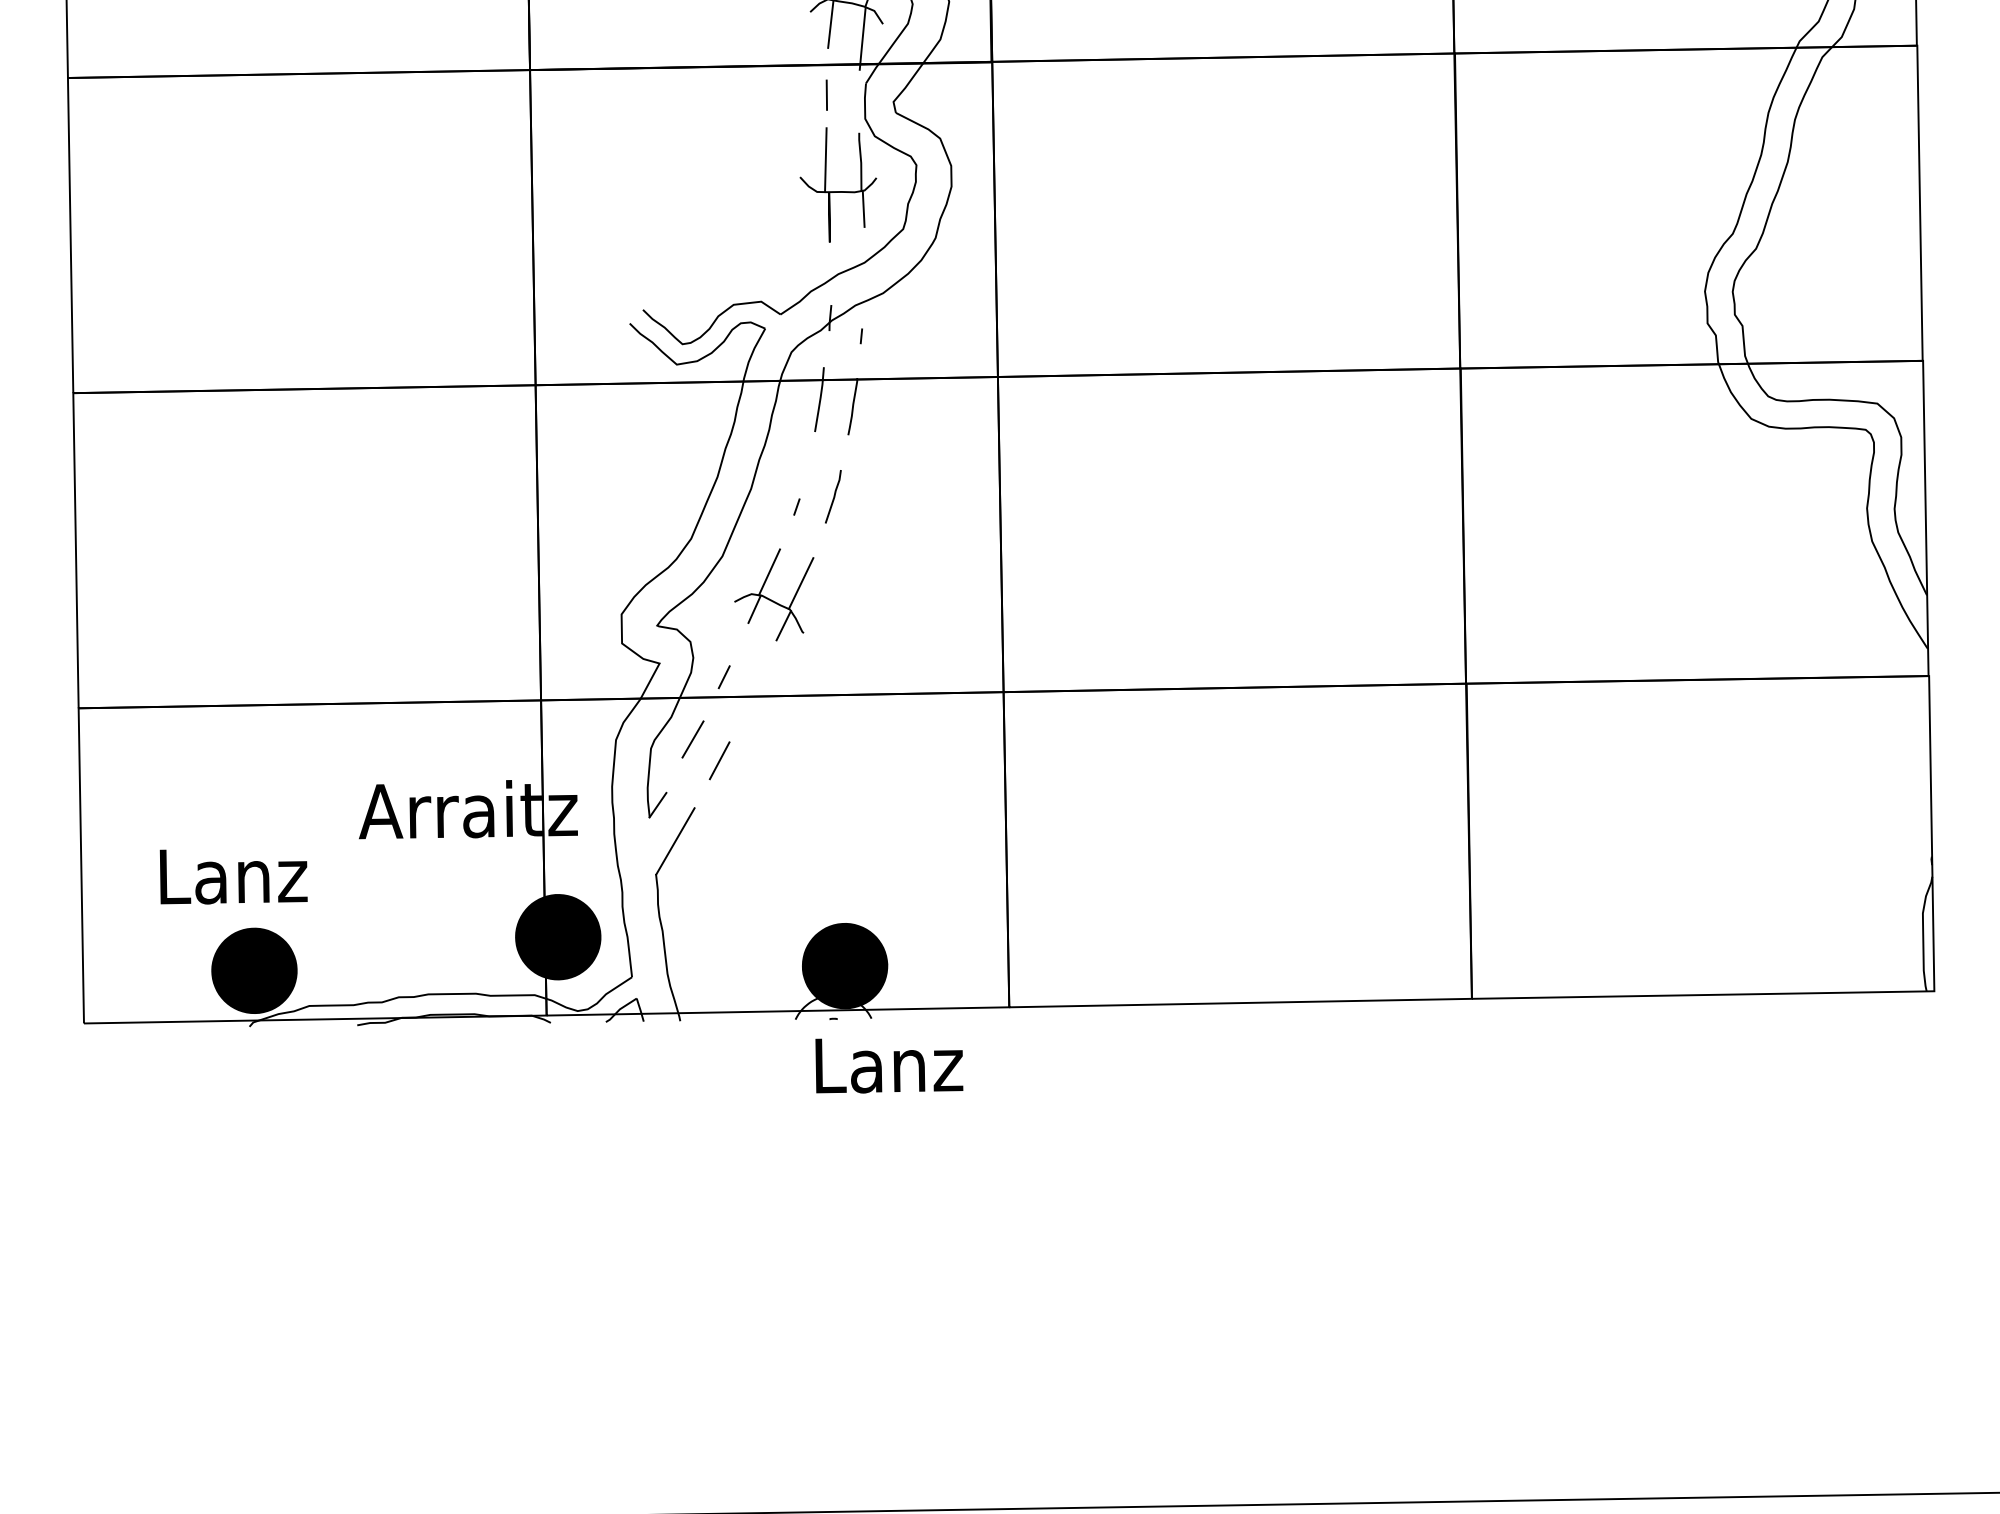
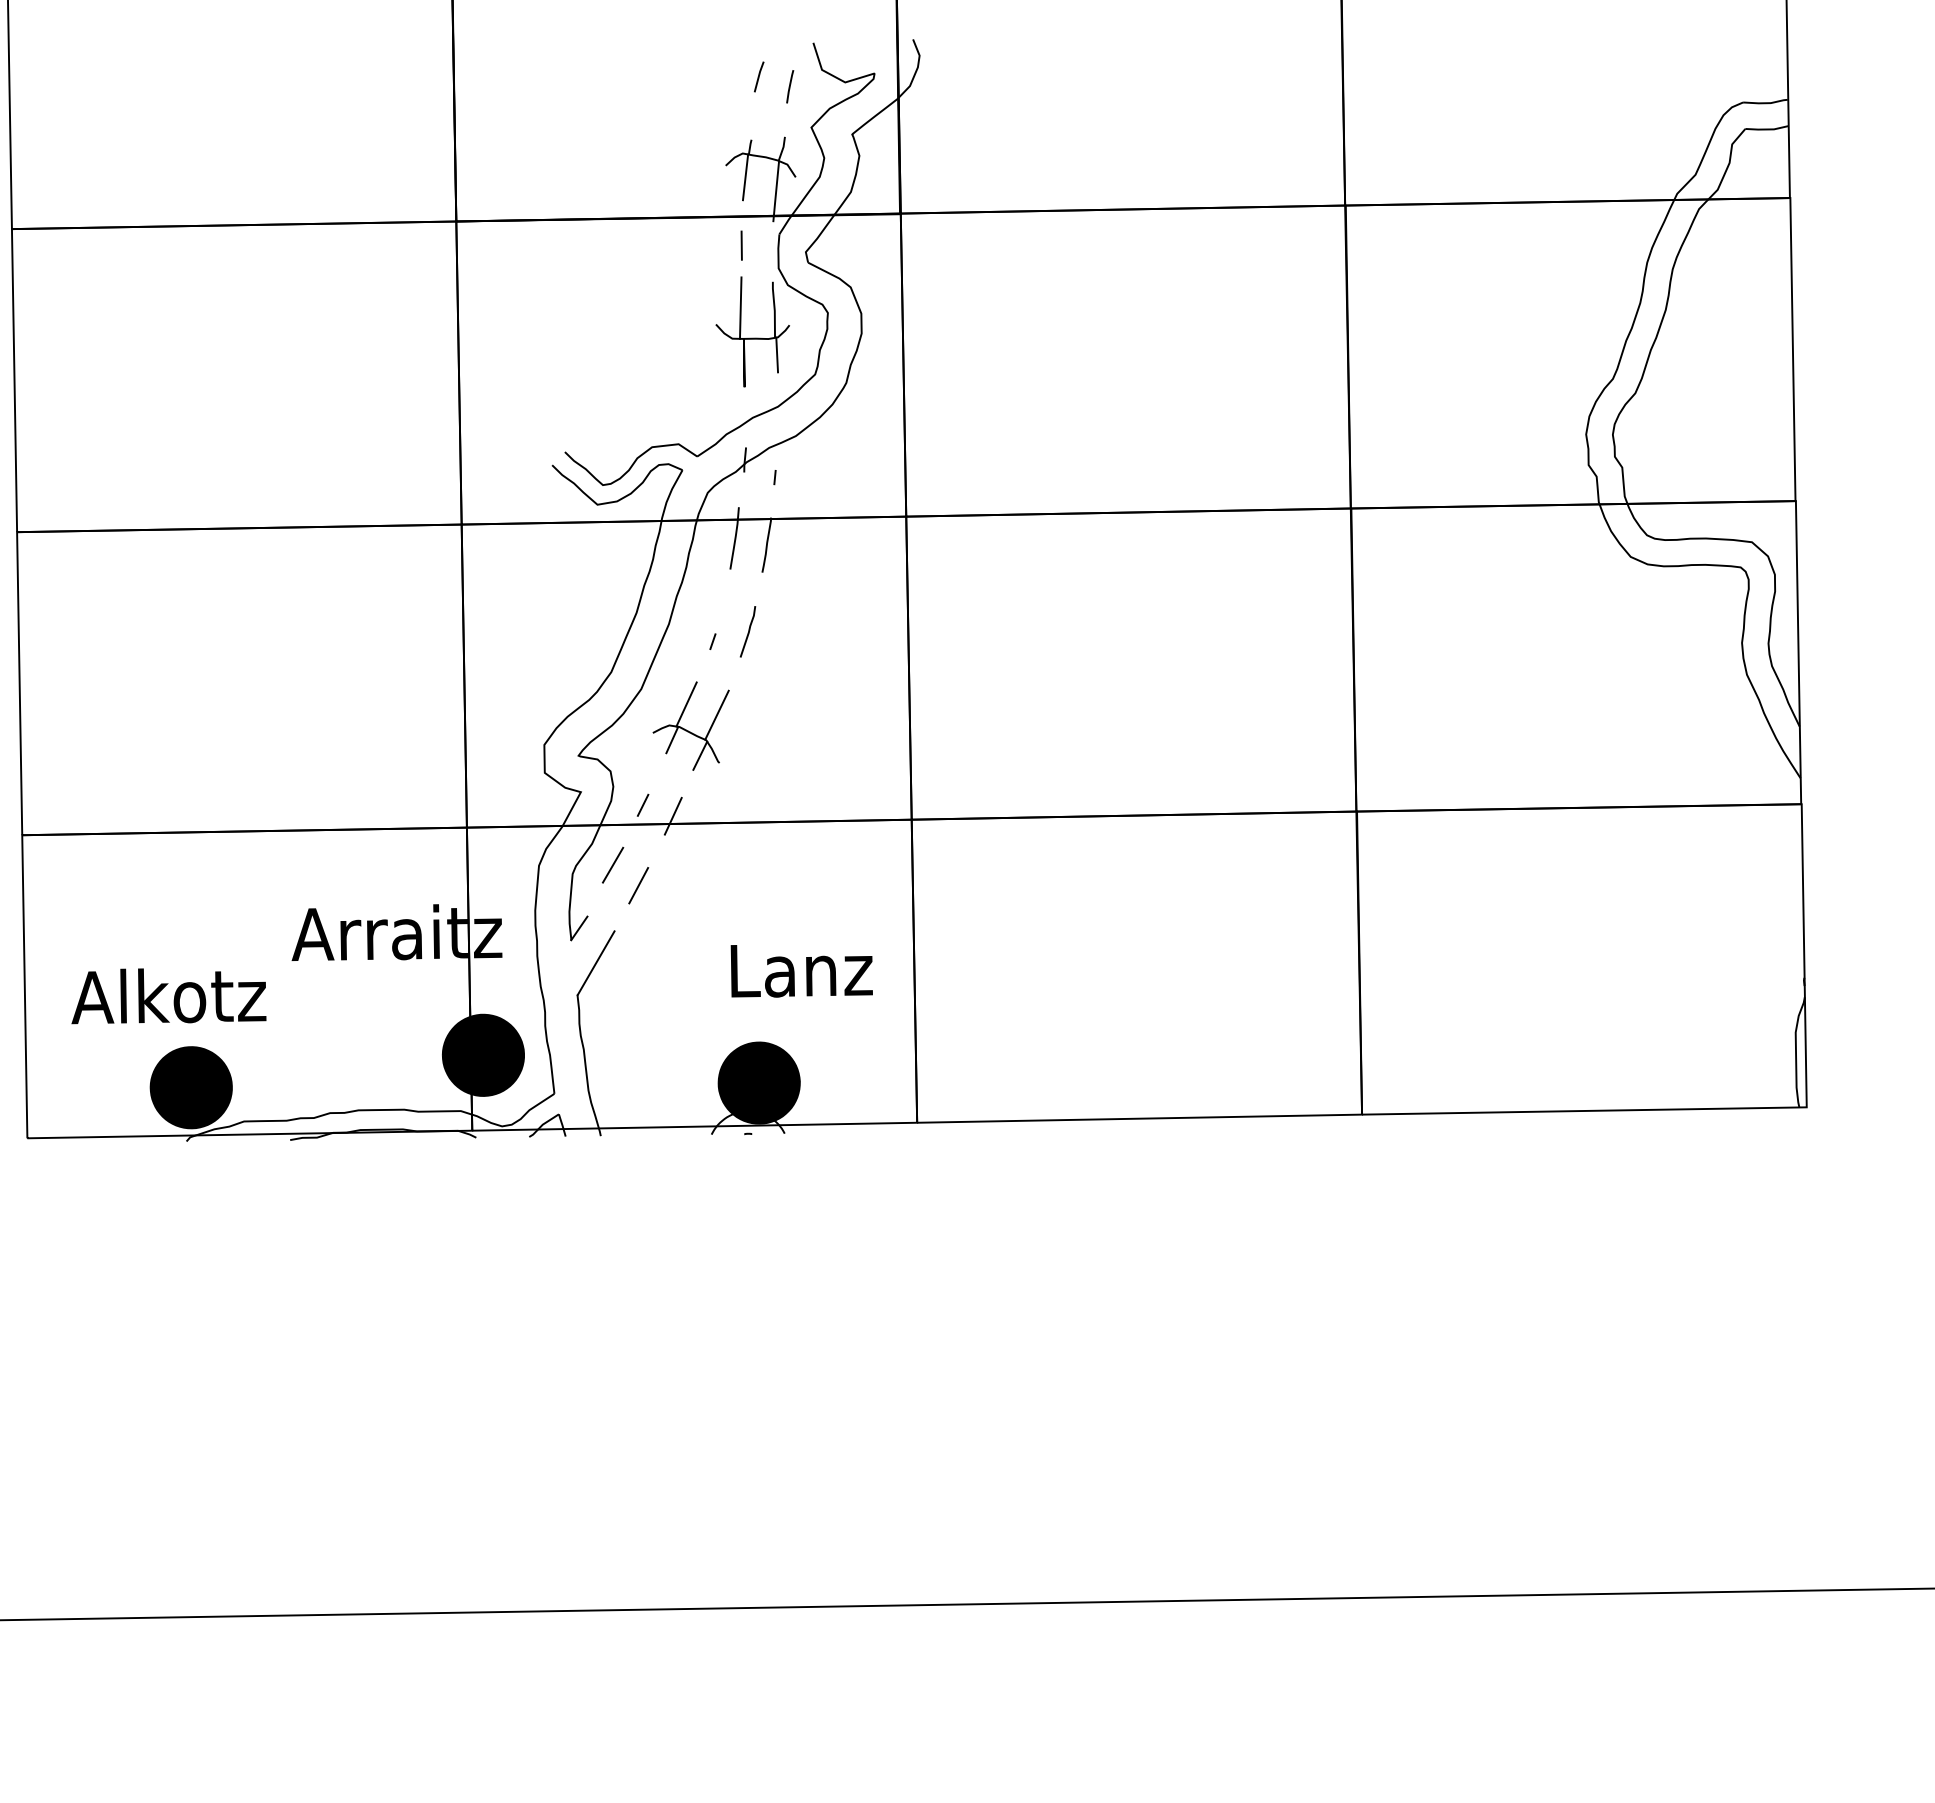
line: (754, 687) -> (672, 815), added
text: (230, 876) -> (168, 996), Lanz -> Alkotz
text: (889, 1066) -> (801, 971), moved

